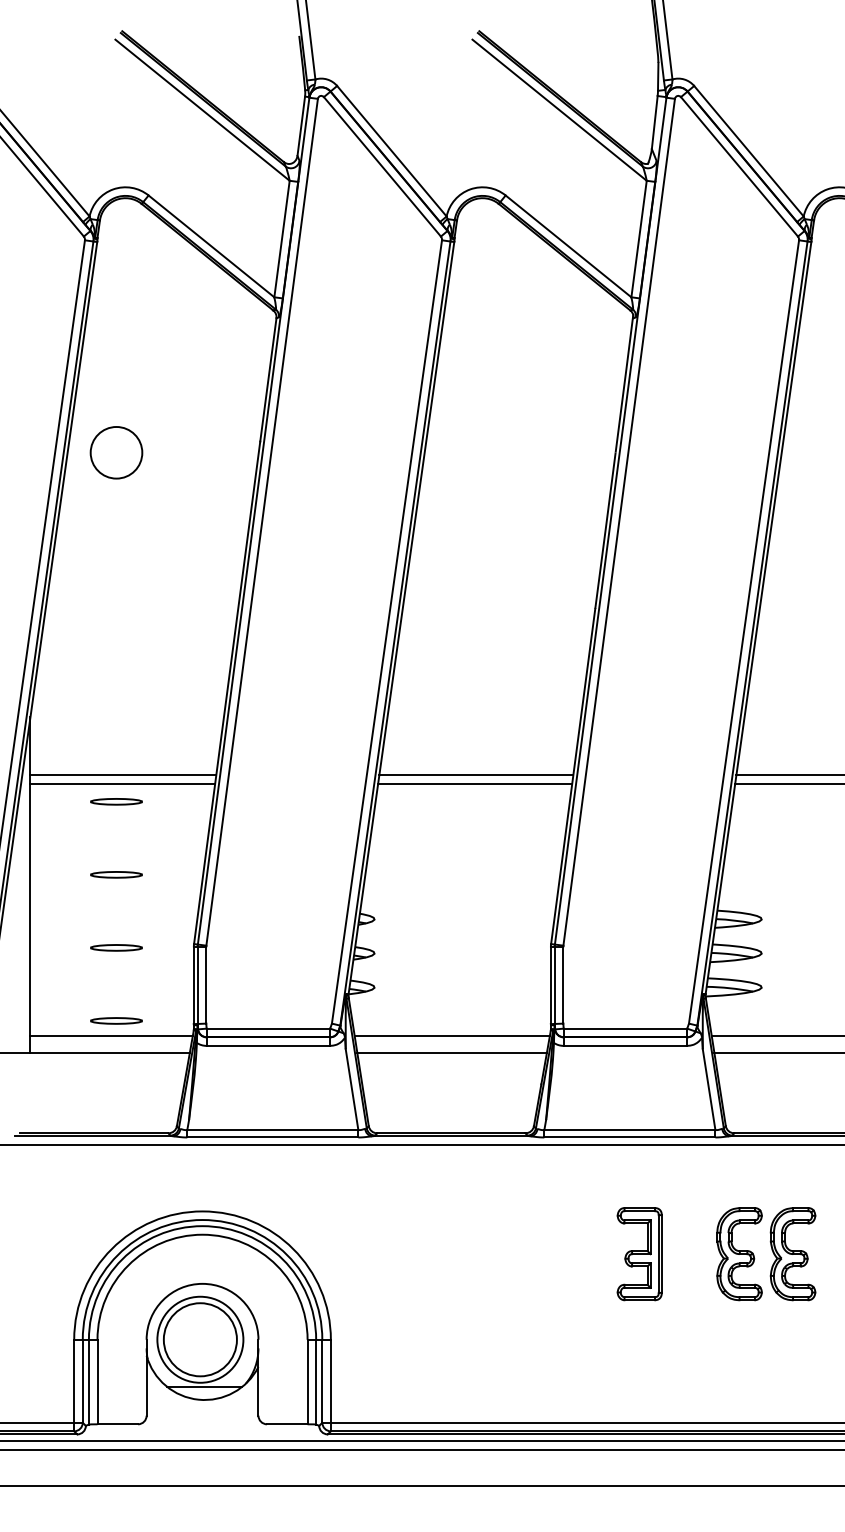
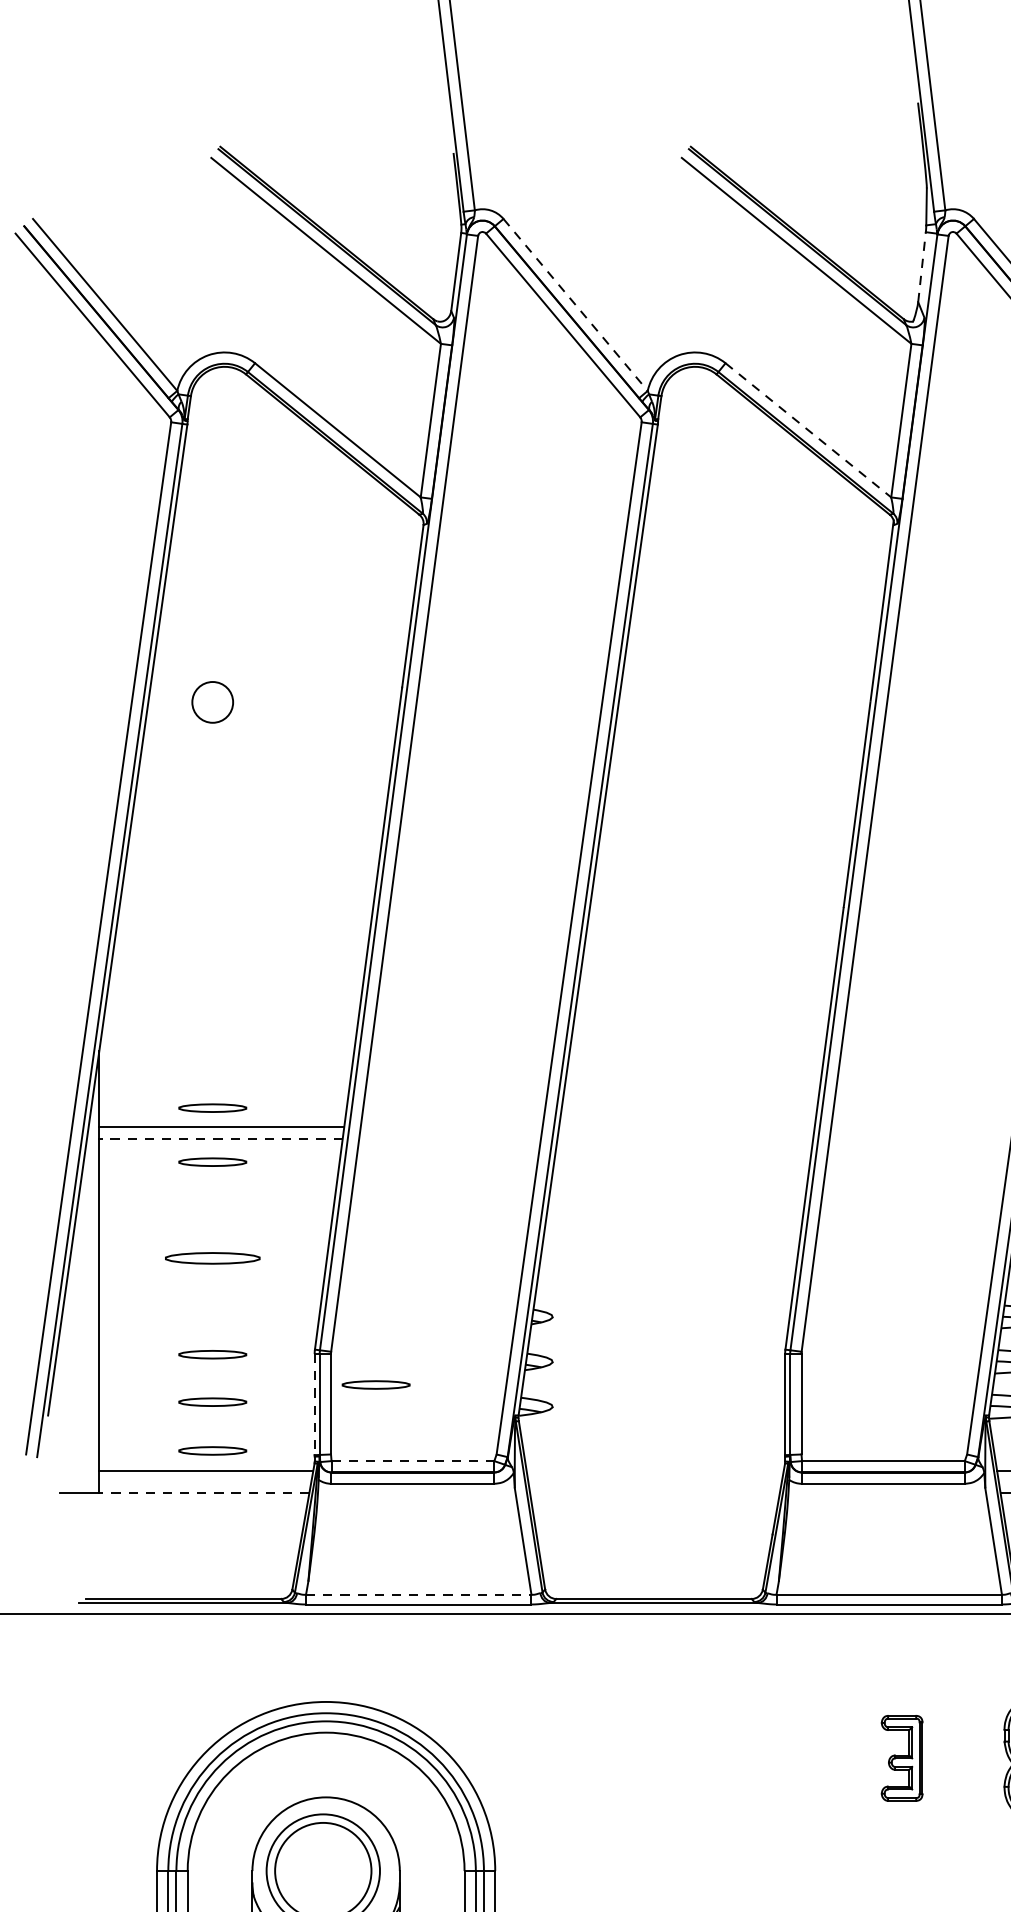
line: (654, 122) -> (921, 267), solid -> dashed
line: (392, 151) -> (576, 305), solid -> dashed
line: (568, 246) -> (808, 430), solid -> dashed
circle: (116, 452) -> (212, 701), size x0.6
part: (116, 760) -> (212, 1107), added
line: (476, 775) -> (687, 1127), removed
line: (122, 783) -> (220, 1138), solid -> dashed
line: (475, 783) -> (685, 1138), removed
part: (116, 874) -> (212, 1257), size x1.4
part: (240, 970) -> (376, 1384), added
part: (116, 983) -> (212, 1401), added
line: (193, 986) -> (314, 1405), solid -> dashed
line: (268, 1028) -> (413, 1460), solid -> dashed
line: (451, 1036) -> (654, 1471), removed
line: (110, 1053) -> (204, 1493), solid -> dashed
line: (451, 1053) -> (654, 1493), removed
line: (272, 1130) -> (418, 1595), solid -> dashed
part: (639, 1254) -> (901, 1758), size x0.7

